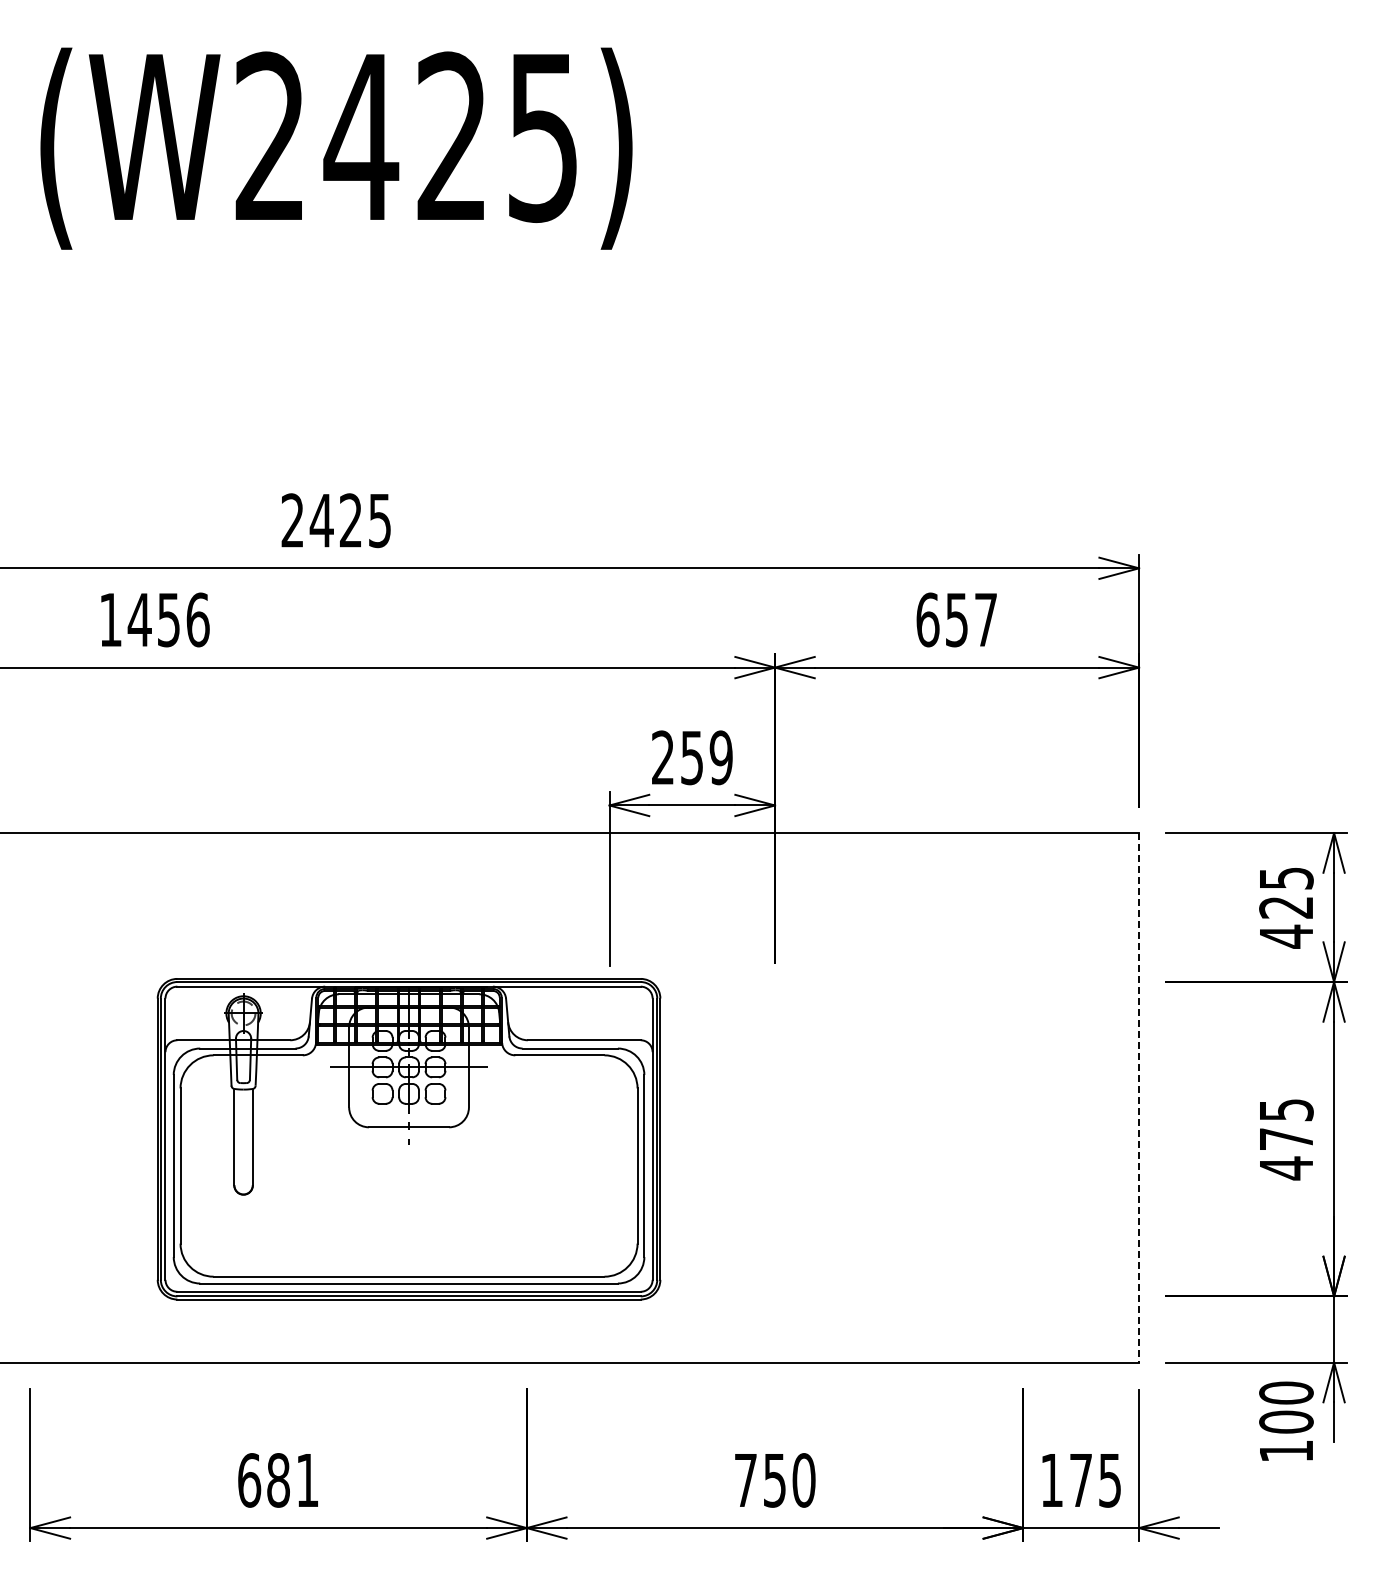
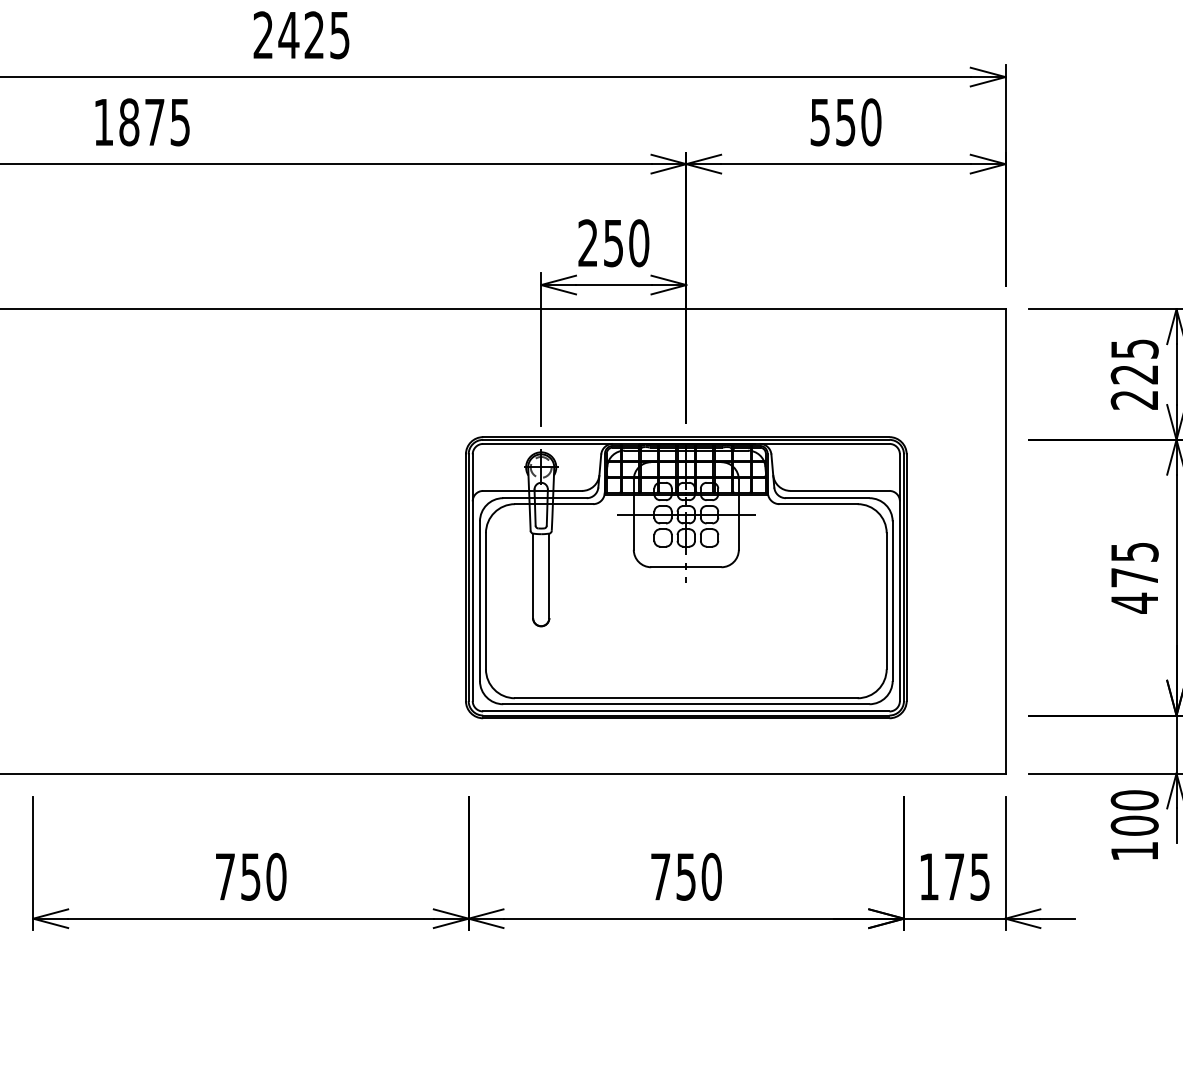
text: (168, 619) -> (154, 121), 1456 -> 1875
text: (956, 619) -> (845, 121), 657 -> 550
text: (720, 757) -> (638, 242), 259 -> 250
text: (1285, 936) -> (1133, 399), 425 -> 225
line: (1139, 1097) -> (1005, 541), dashed -> solid
part: (408, 1139) -> (685, 577), moved
text: (278, 1480) -> (250, 876), 681 -> 750

